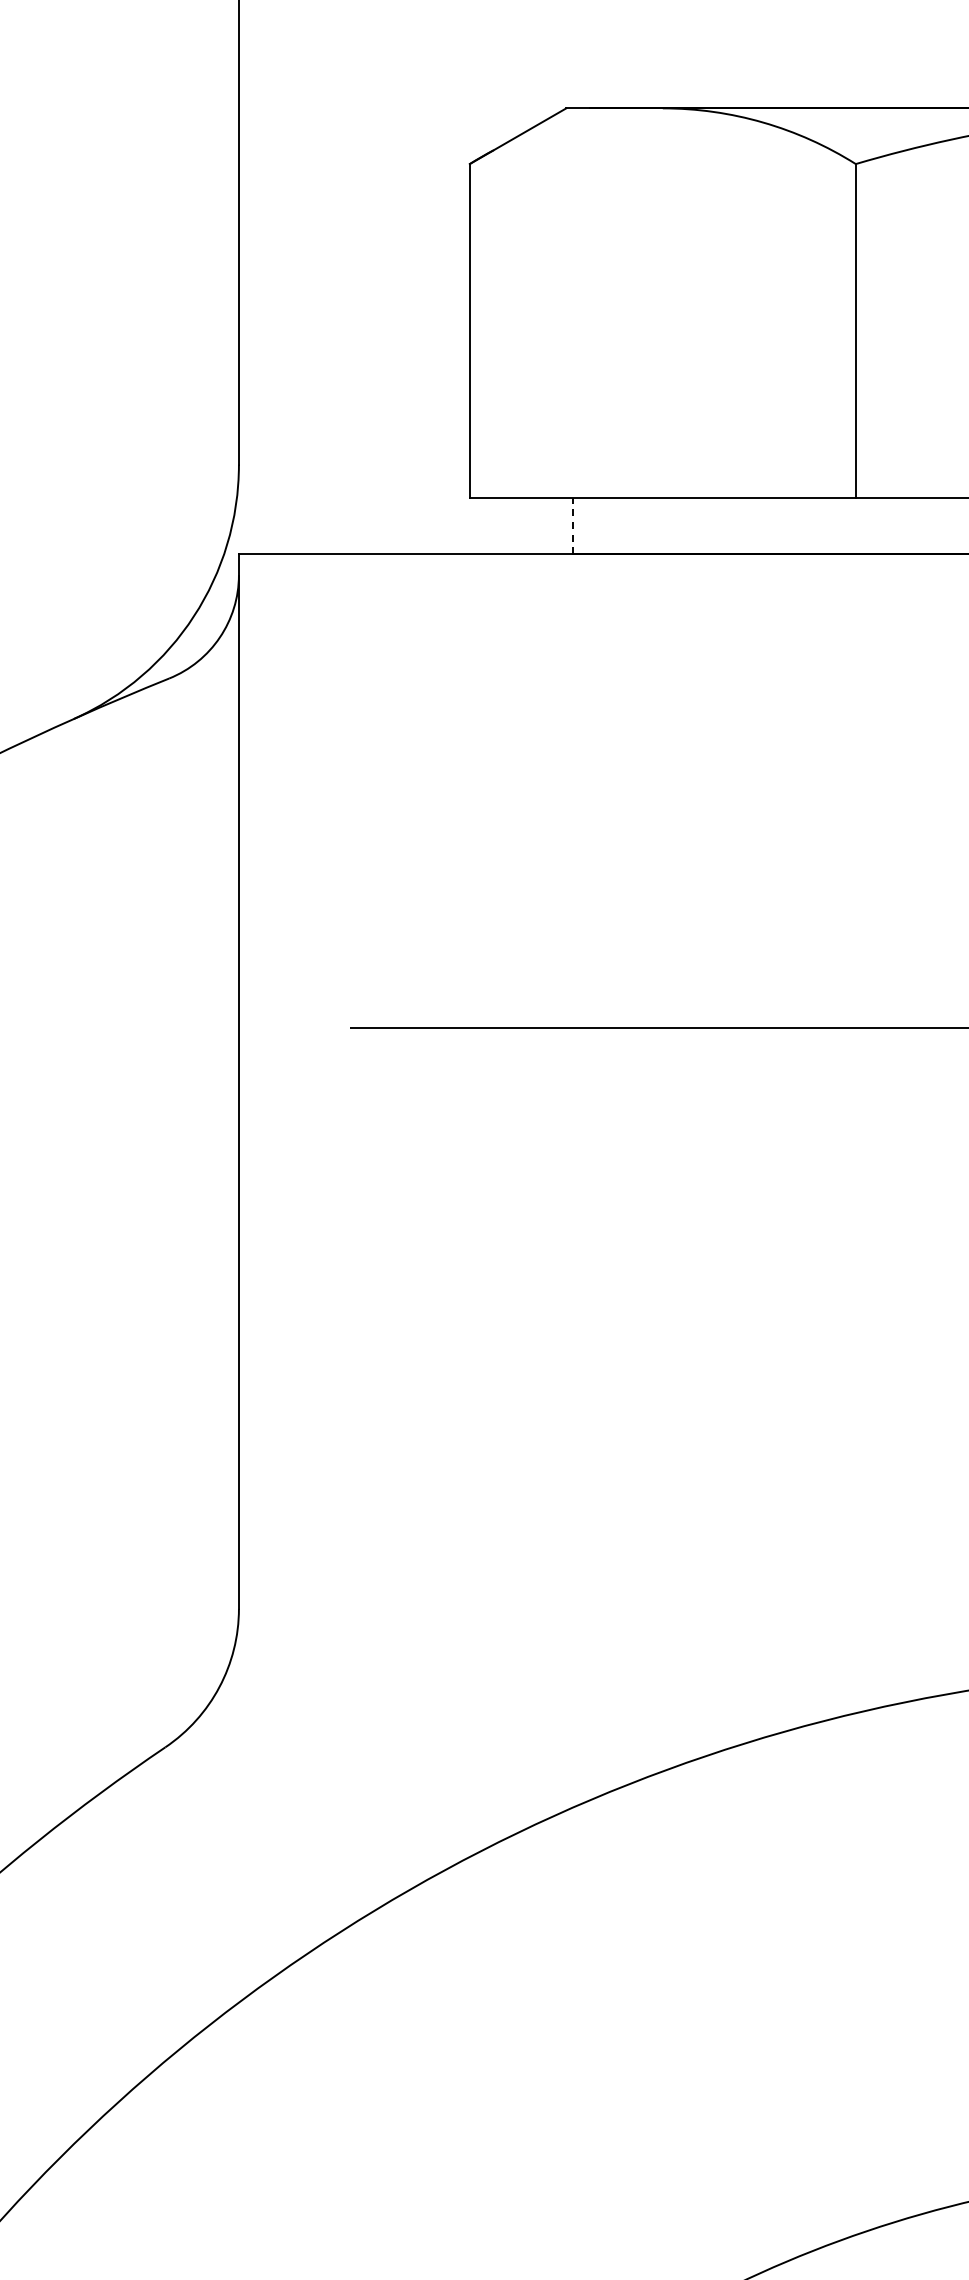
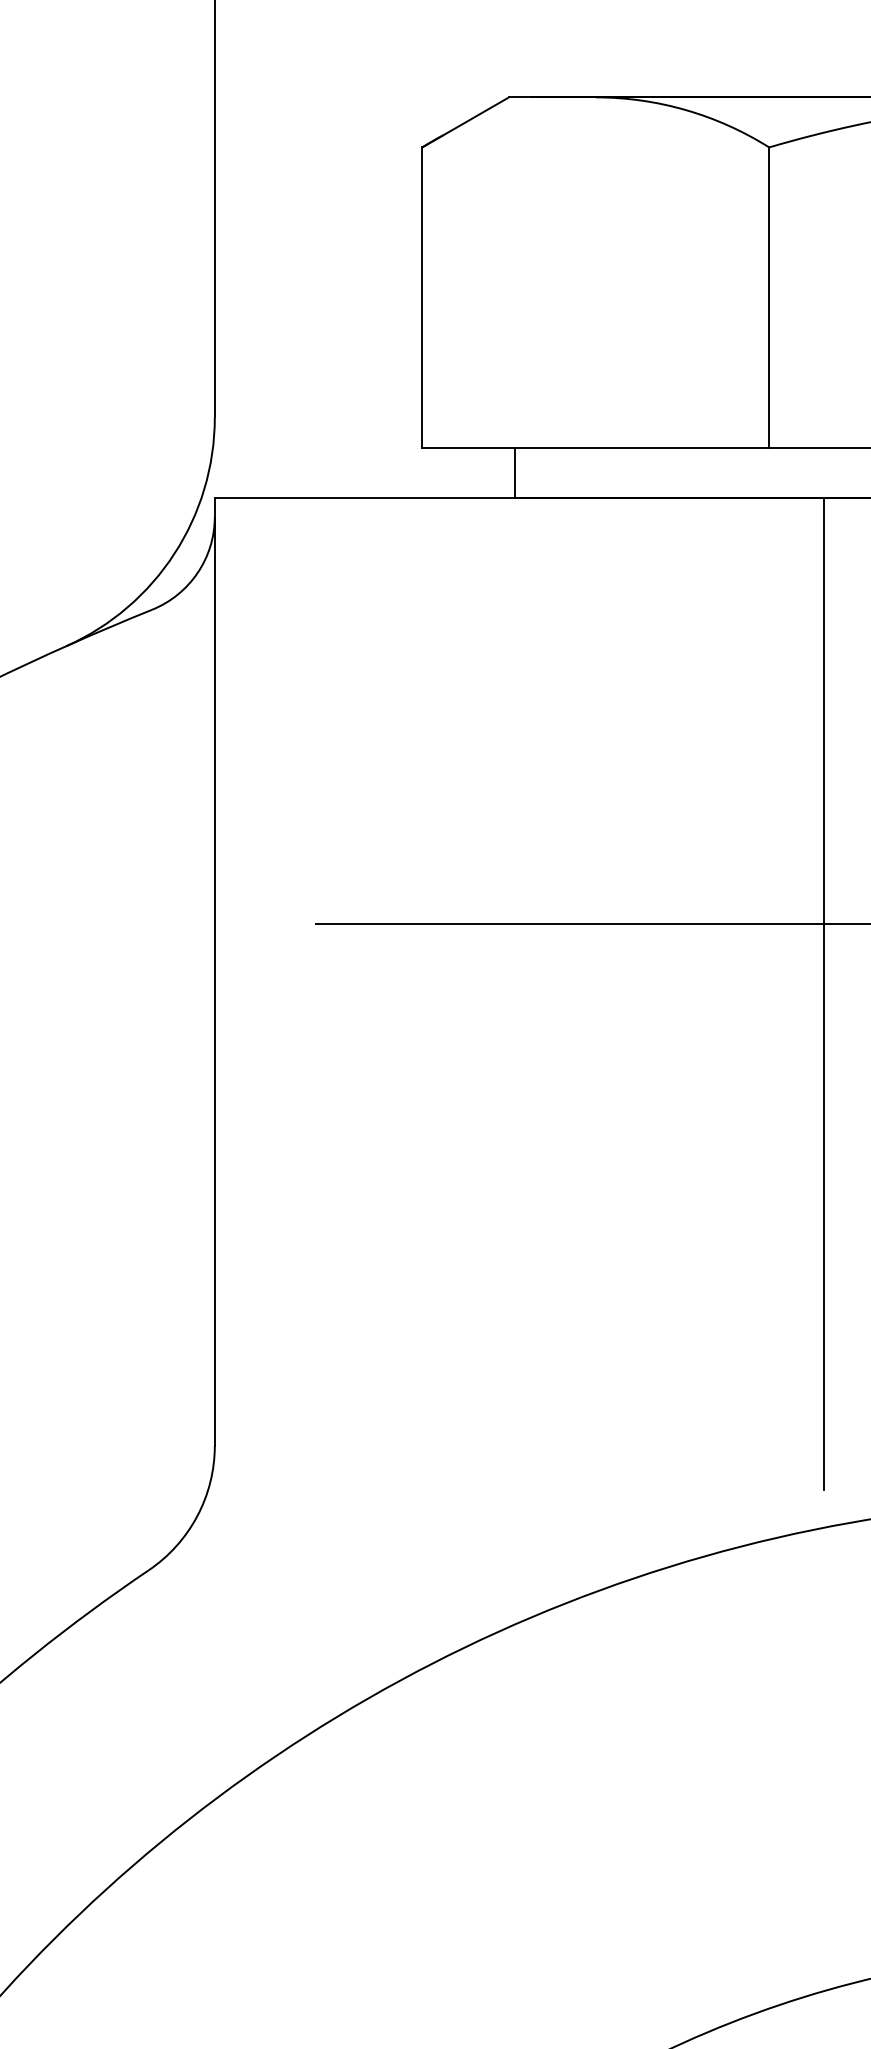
line: (573, 526) -> (515, 473), dashed -> solid
line: (916, 1105) -> (823, 993), added

